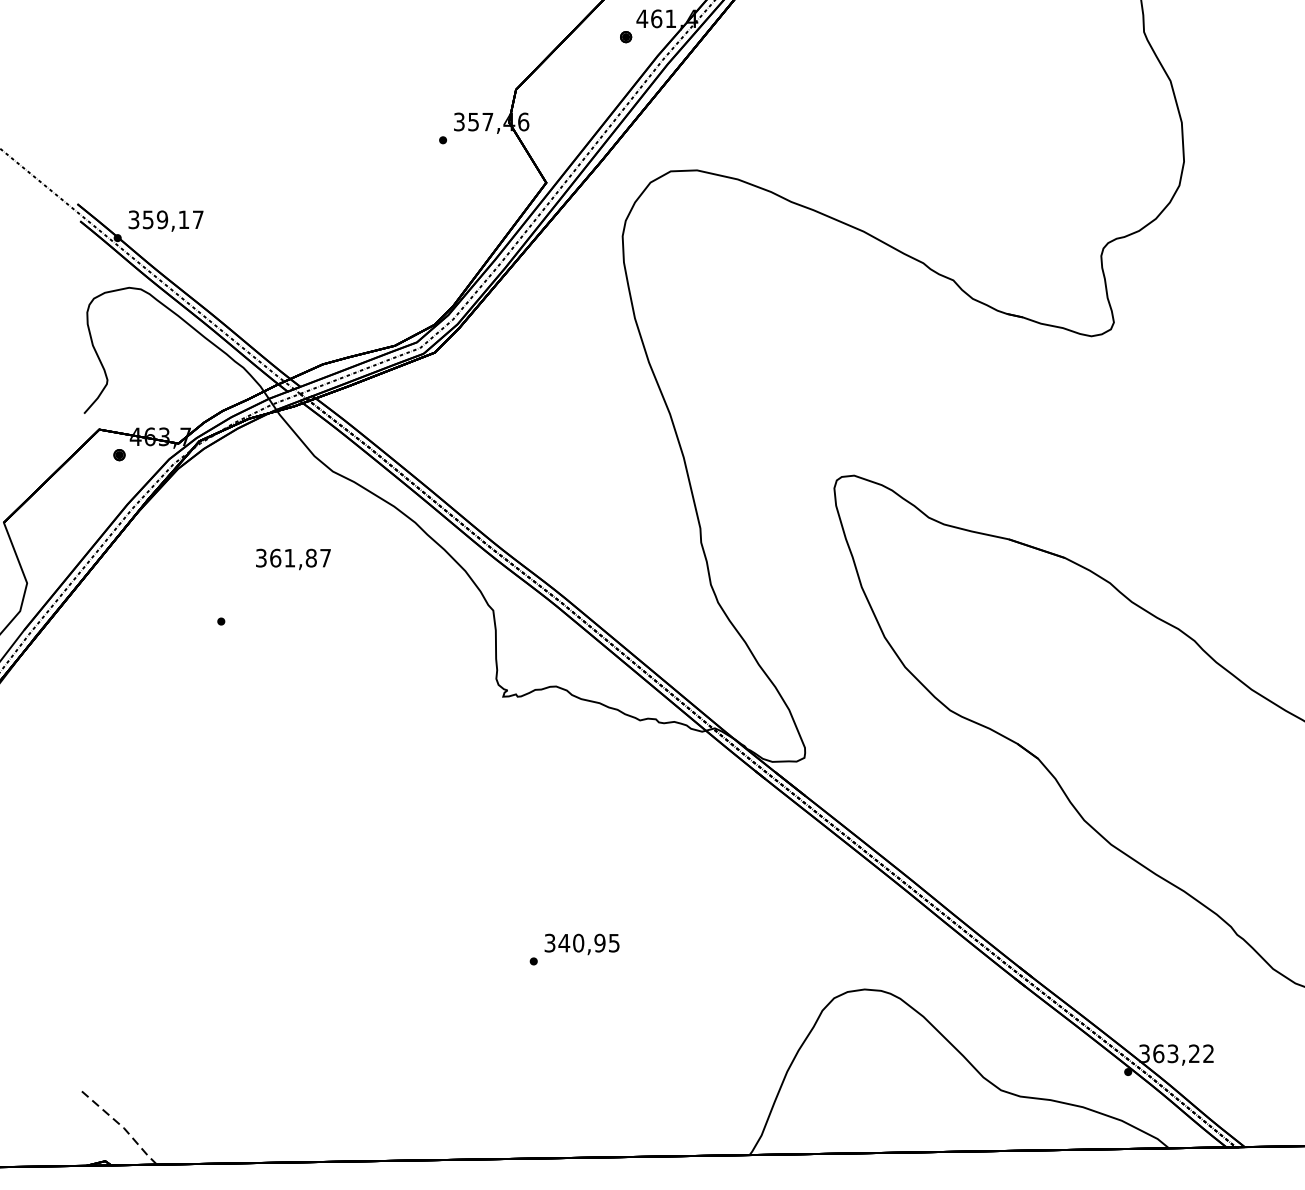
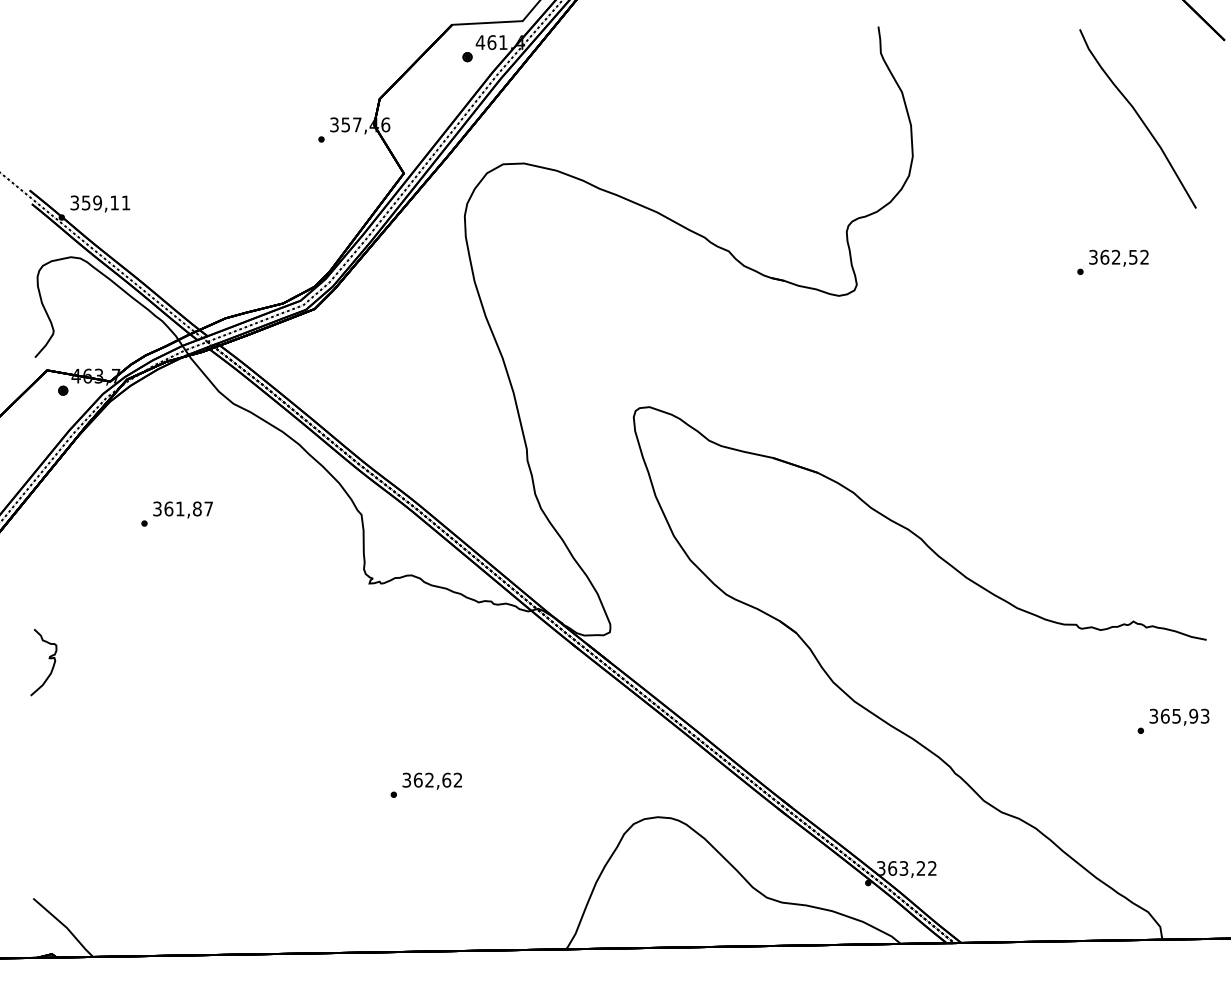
text: (198, 219) -> (126, 202), 359,17 -> 359,11
text: (292, 558) -> (182, 509), moved
curve: (100, 790) -> (48, 658), added
text: (588, 942) -> (437, 779), 340,95 -> 362,62
line: (123, 1127) -> (66, 927), dashed -> solid

